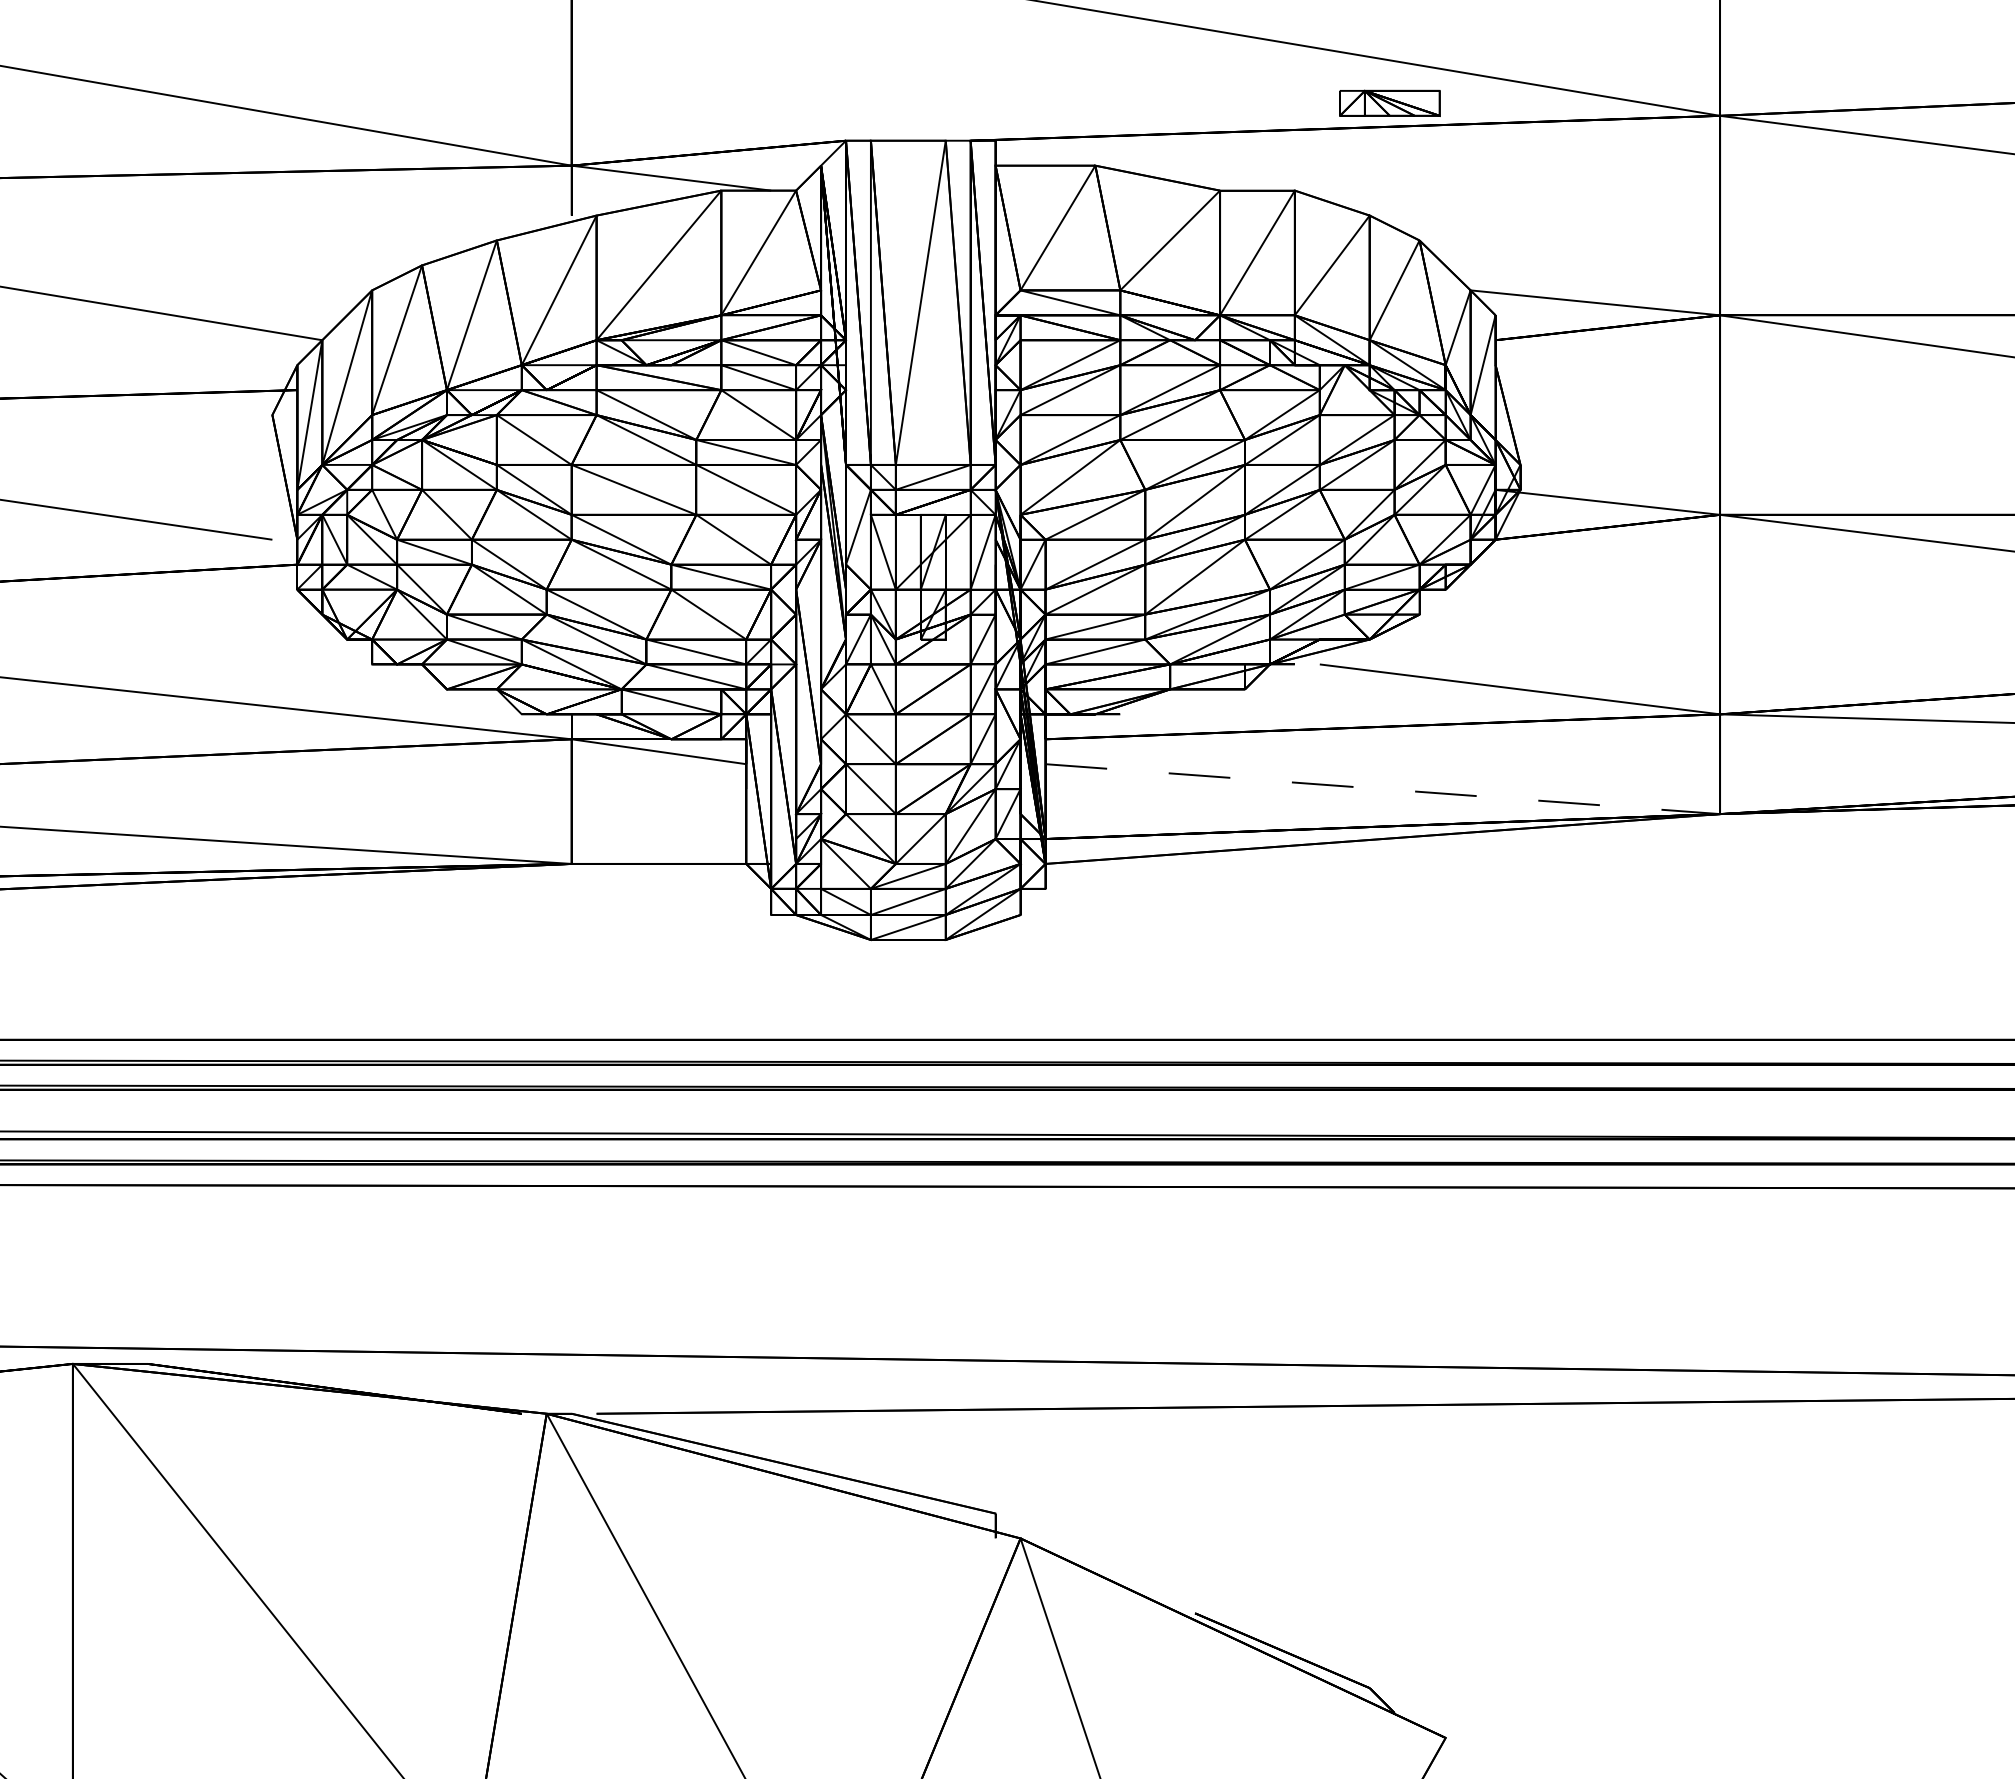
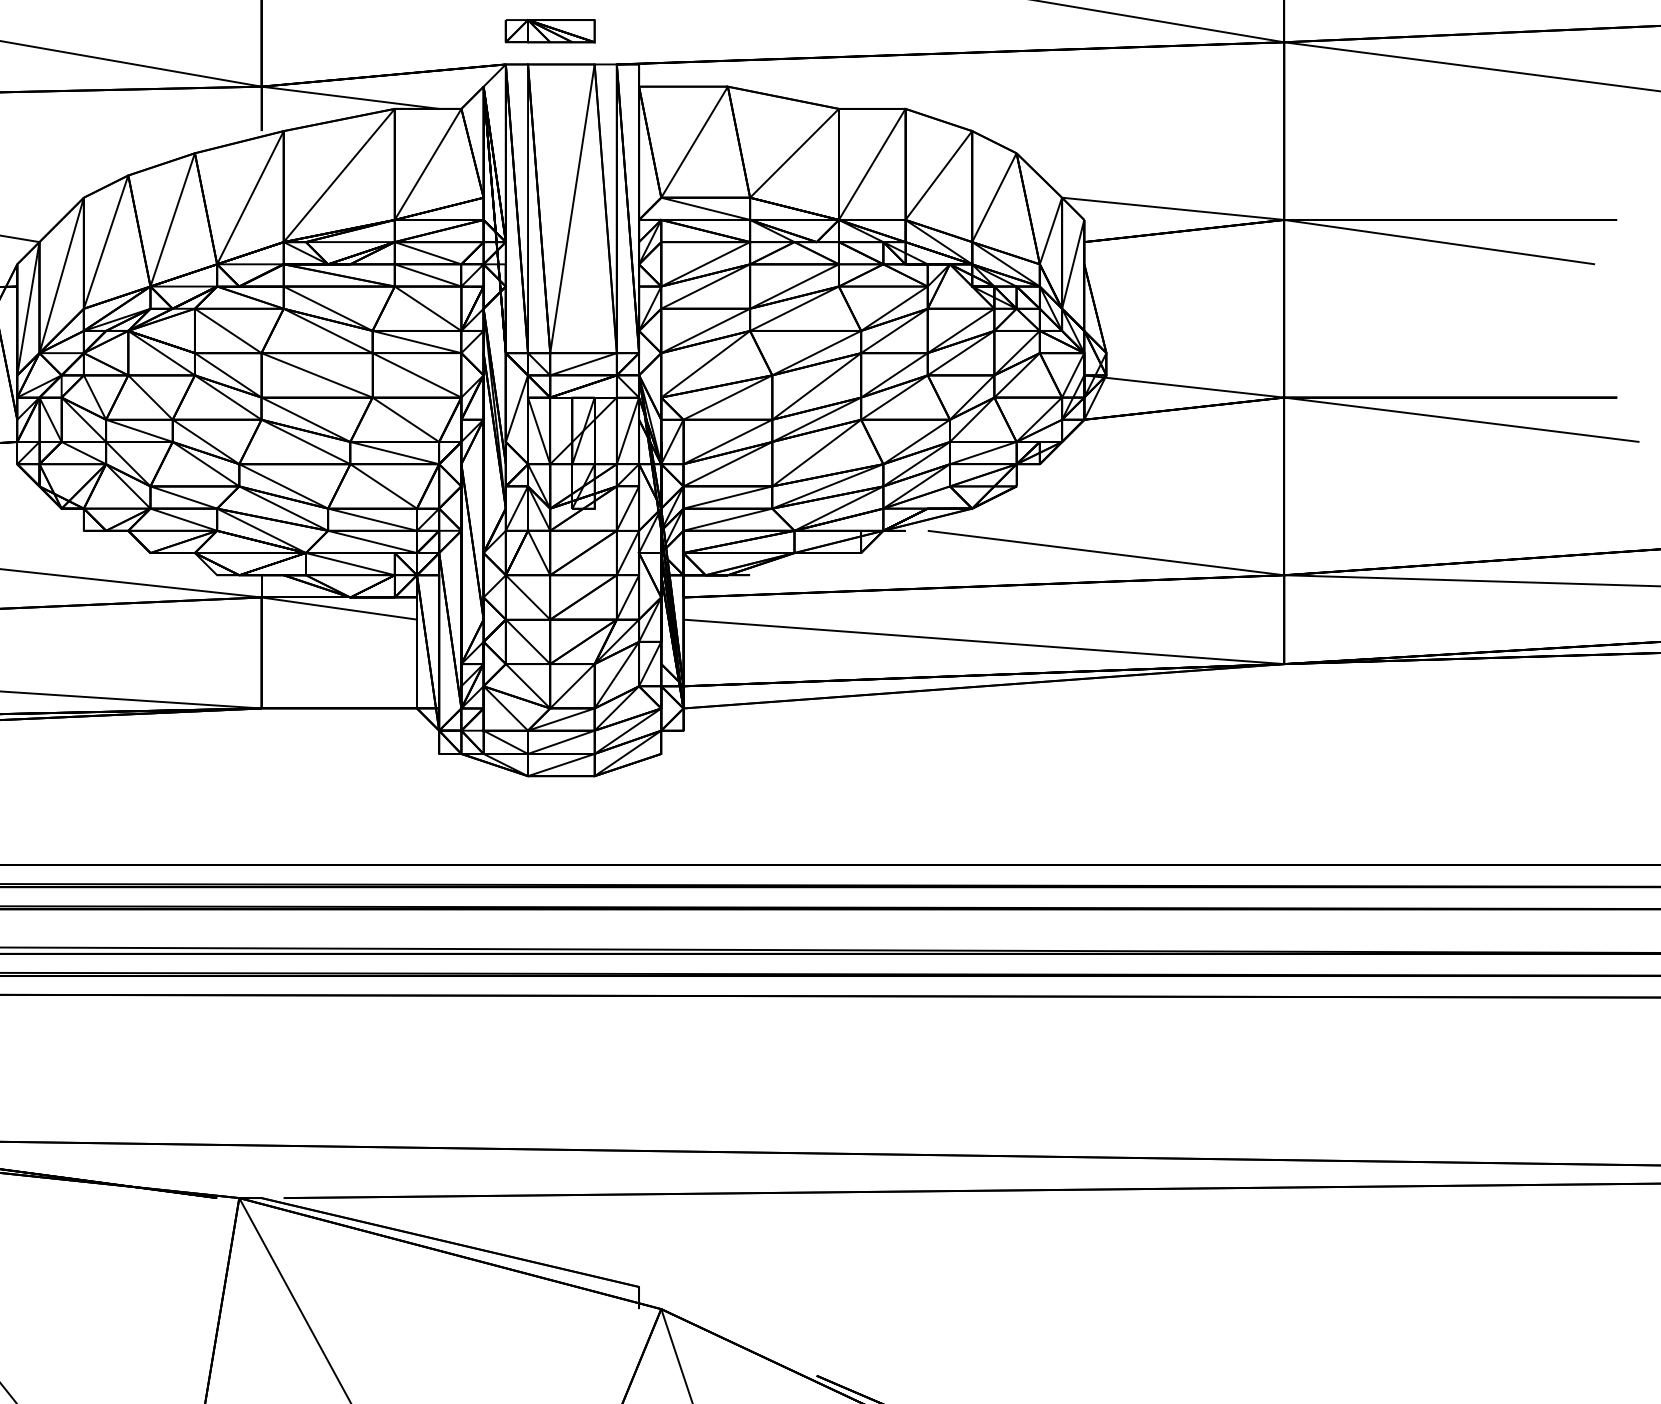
part: (1389, 102) -> (549, 30), moved
line: (1433, 792) -> (1029, 644), dashed -> solid

